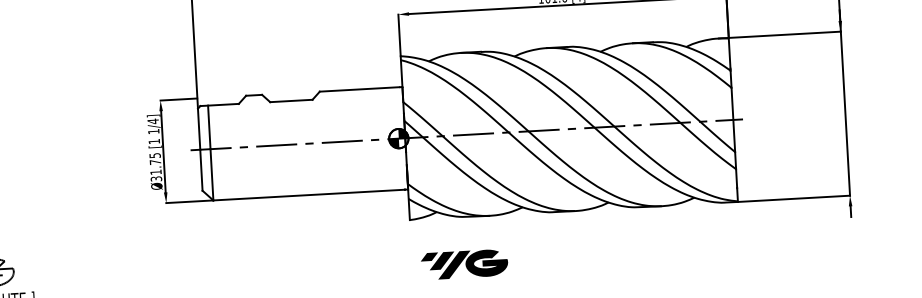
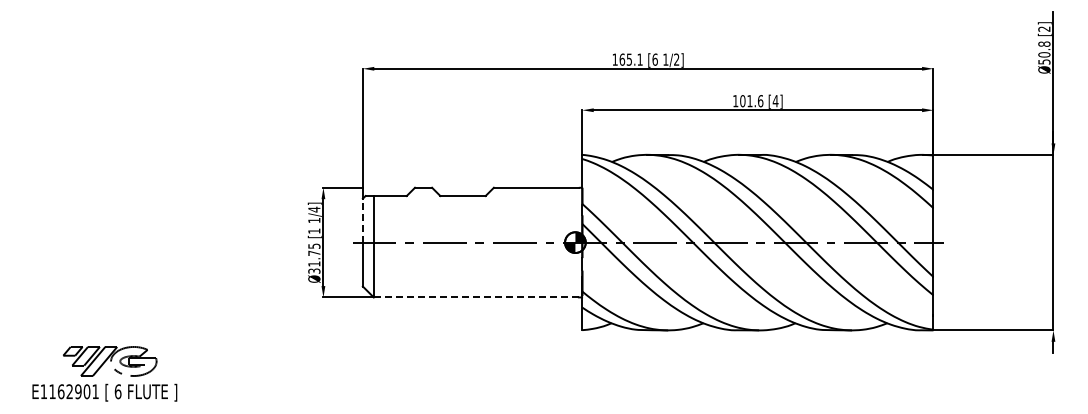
line: (198, 129) -> (362, 220), solid -> dashed
line: (309, 195) -> (476, 297), solid -> dashed
part: (464, 264) -> (637, 380), removed

